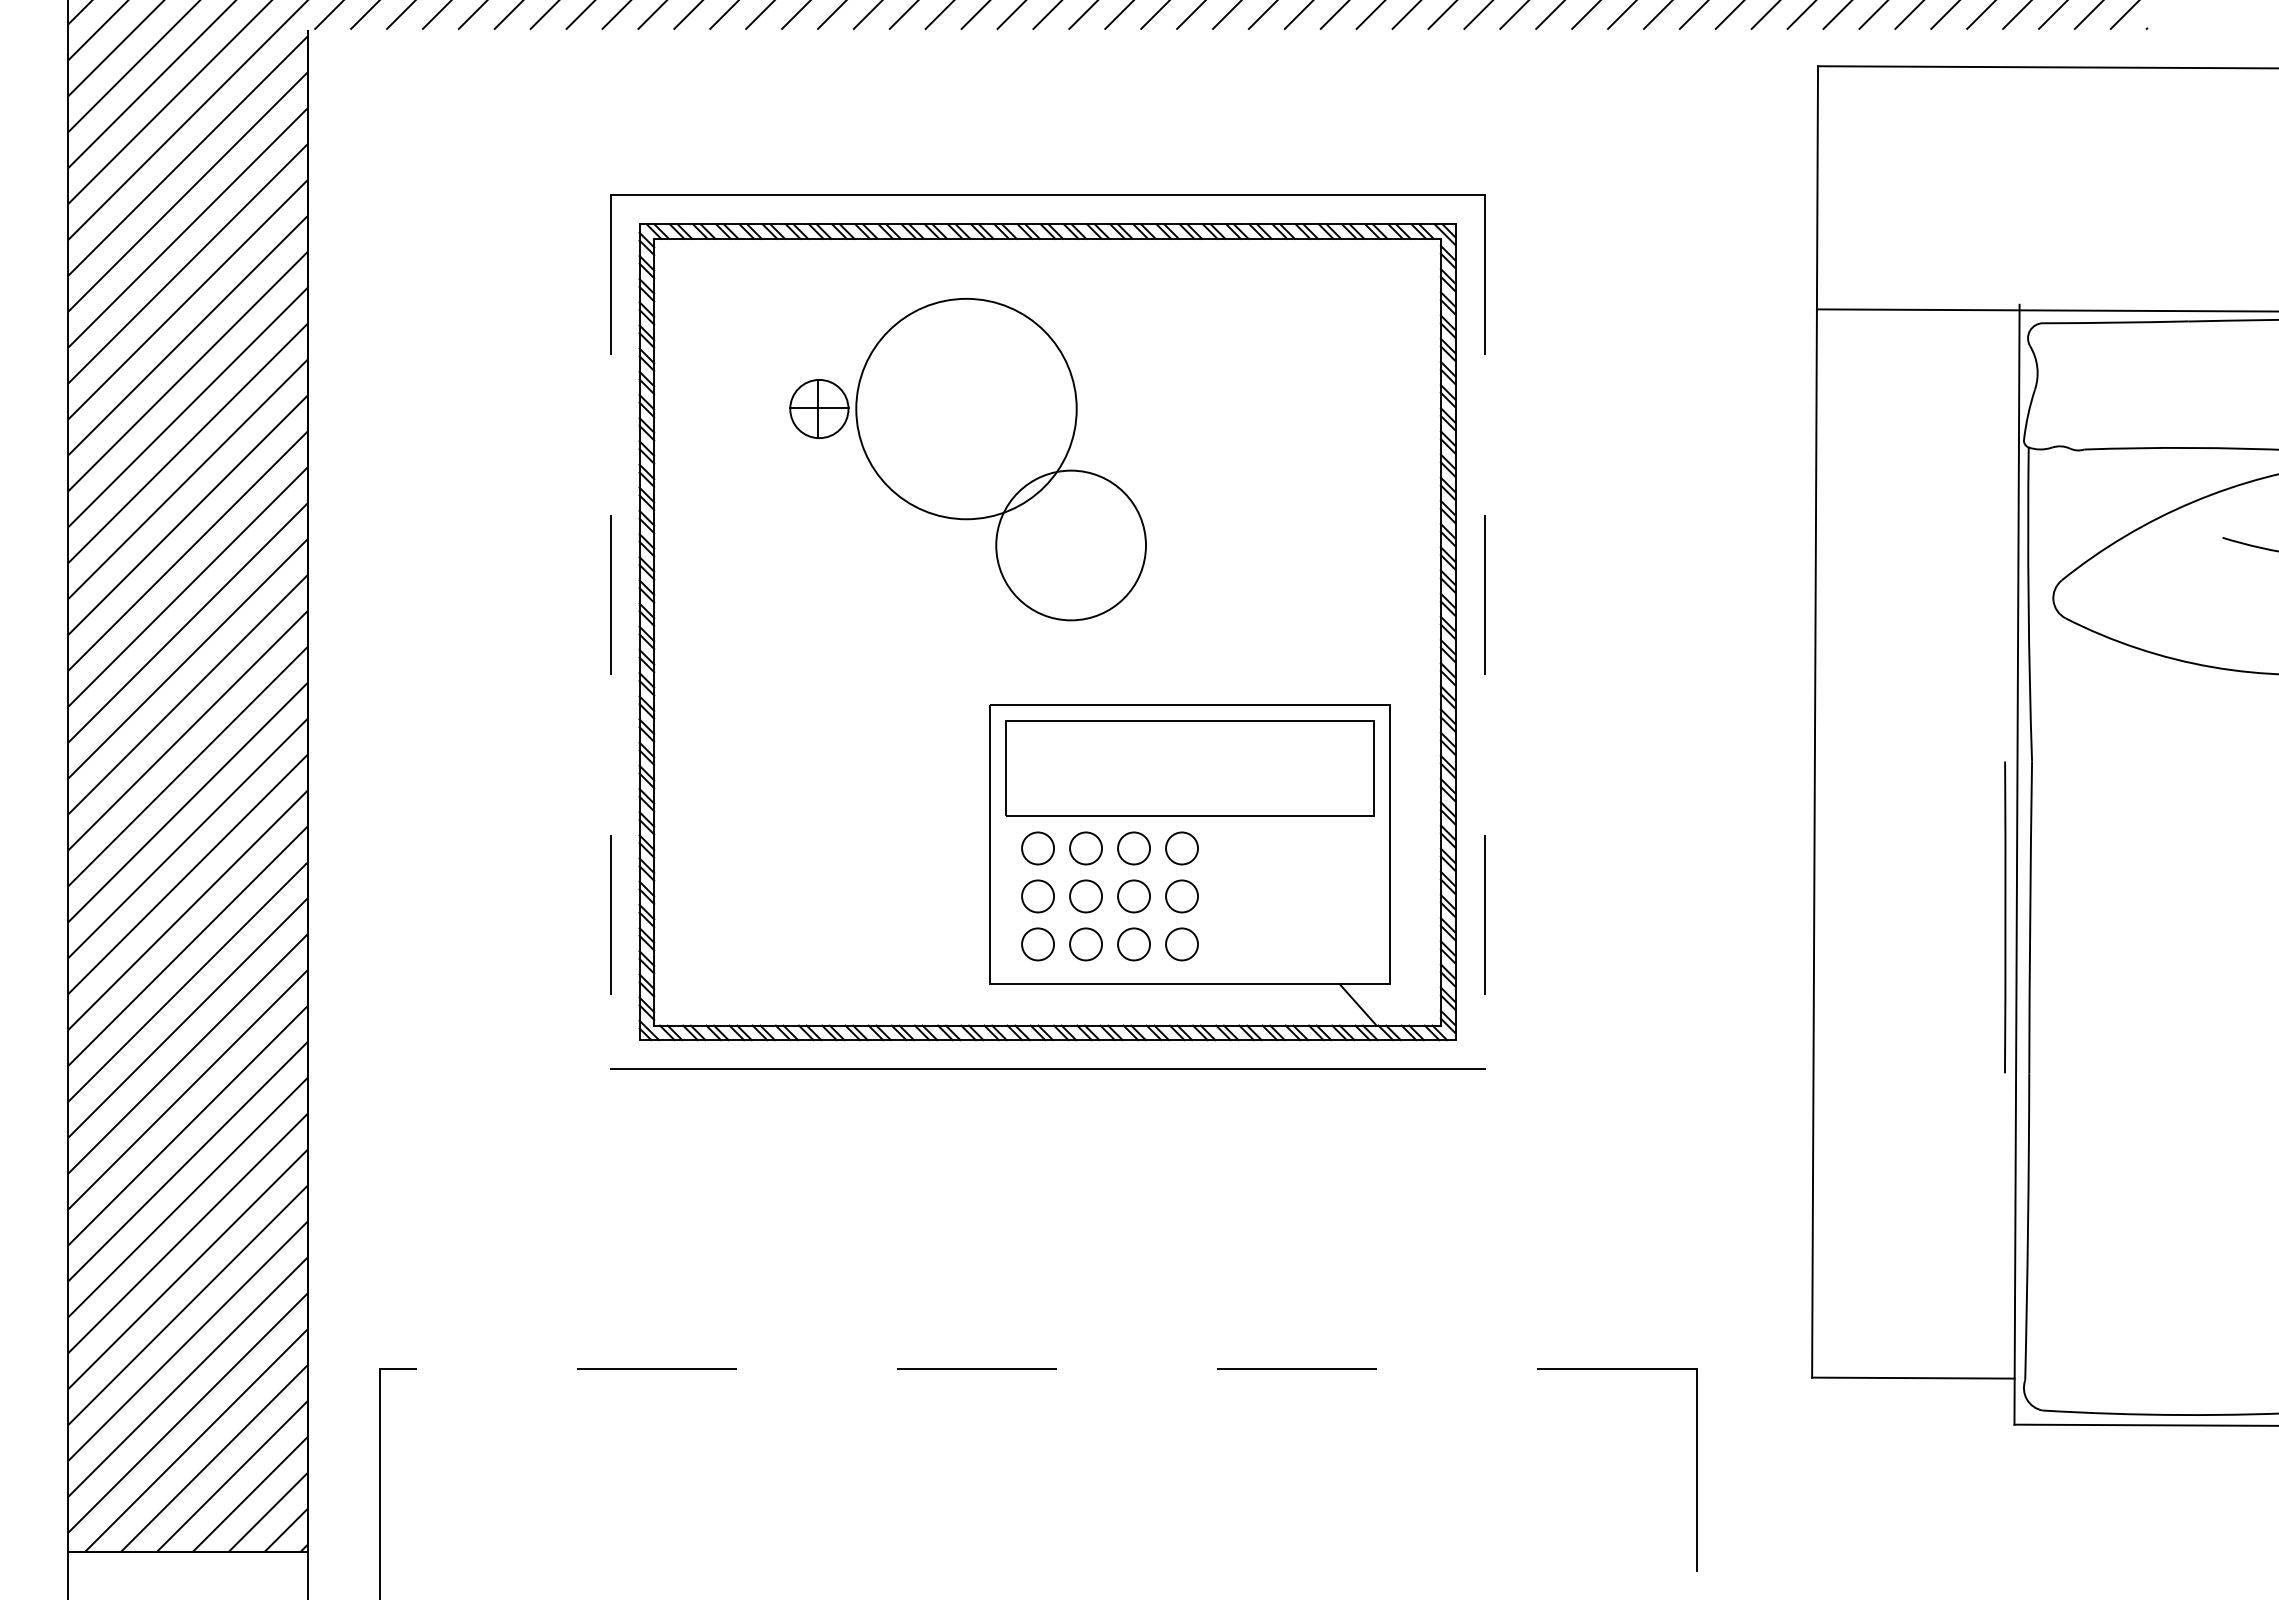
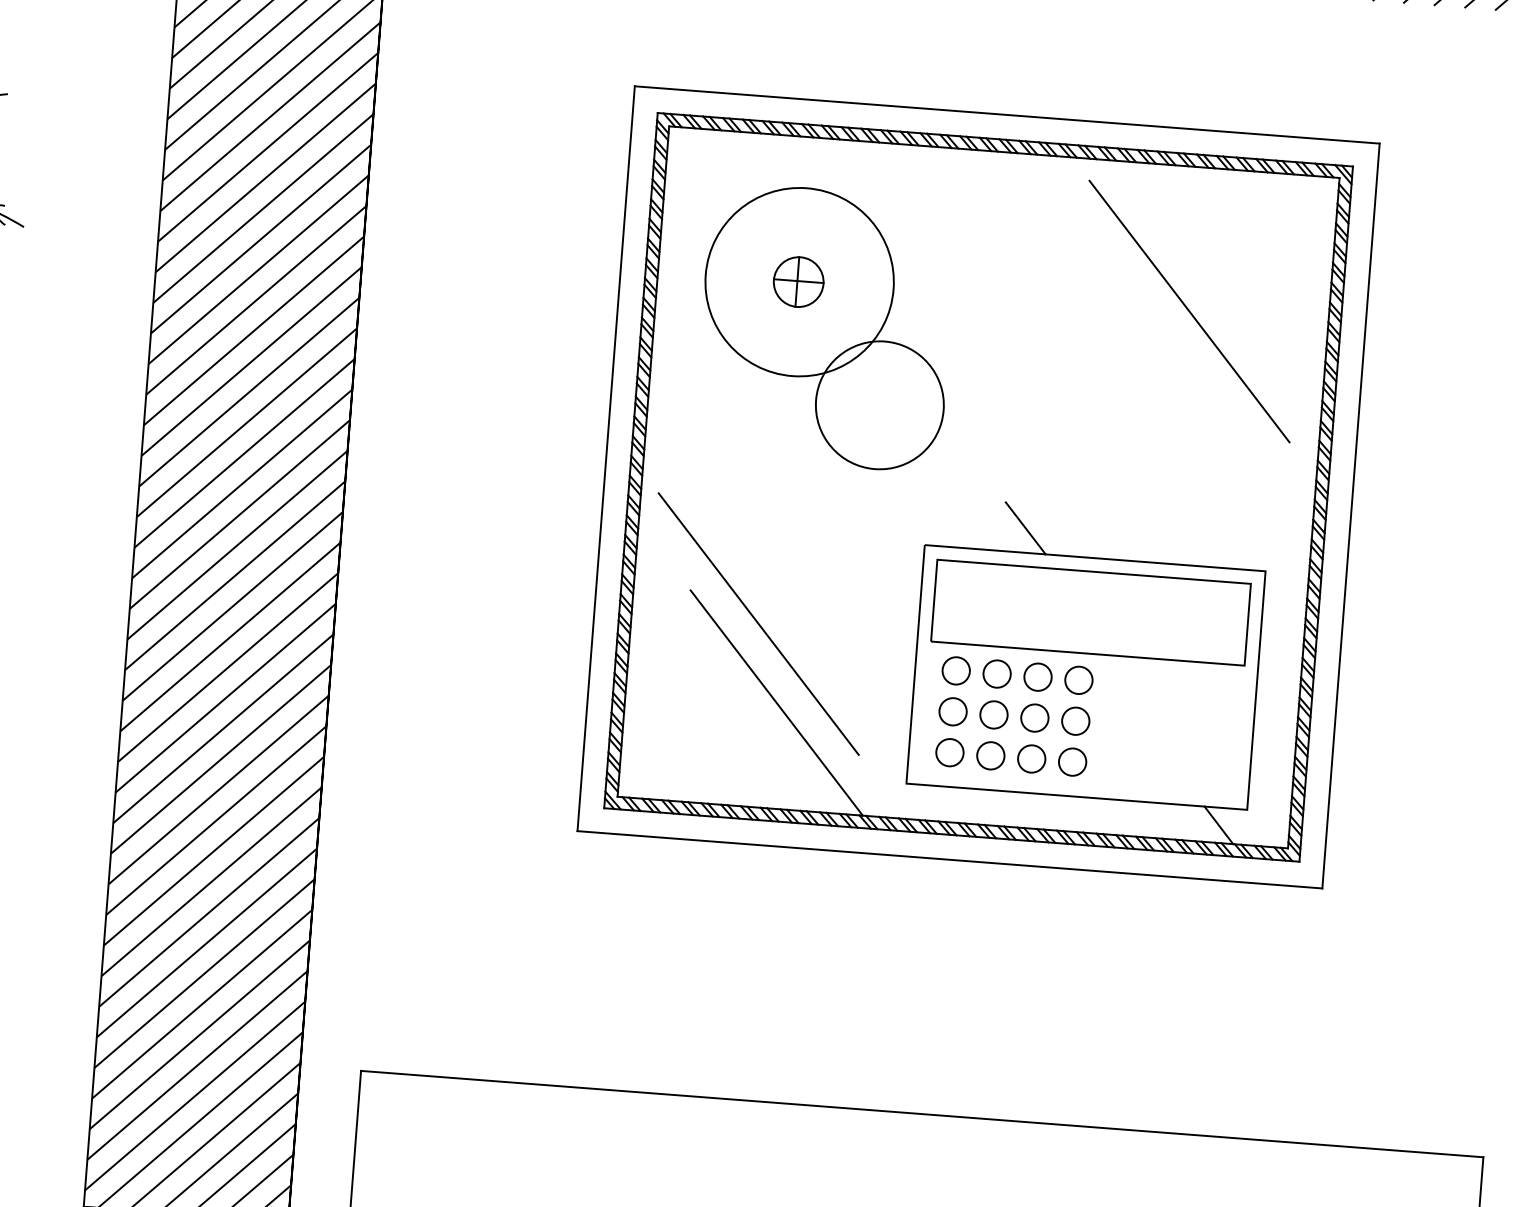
line: (1277, 407) -> (1189, 310), added
part: (1000, 459) -> (825, 327), moved
line: (610, 632) -> (606, 458), dashed -> solid
line: (1484, 632) -> (1350, 516), dashed -> solid
line: (1105, 675) -> (1025, 527), added
line: (803, 811) -> (758, 624), added
line: (831, 901) -> (776, 702), added
line: (1037, 1368) -> (921, 1114), dashed -> solid

